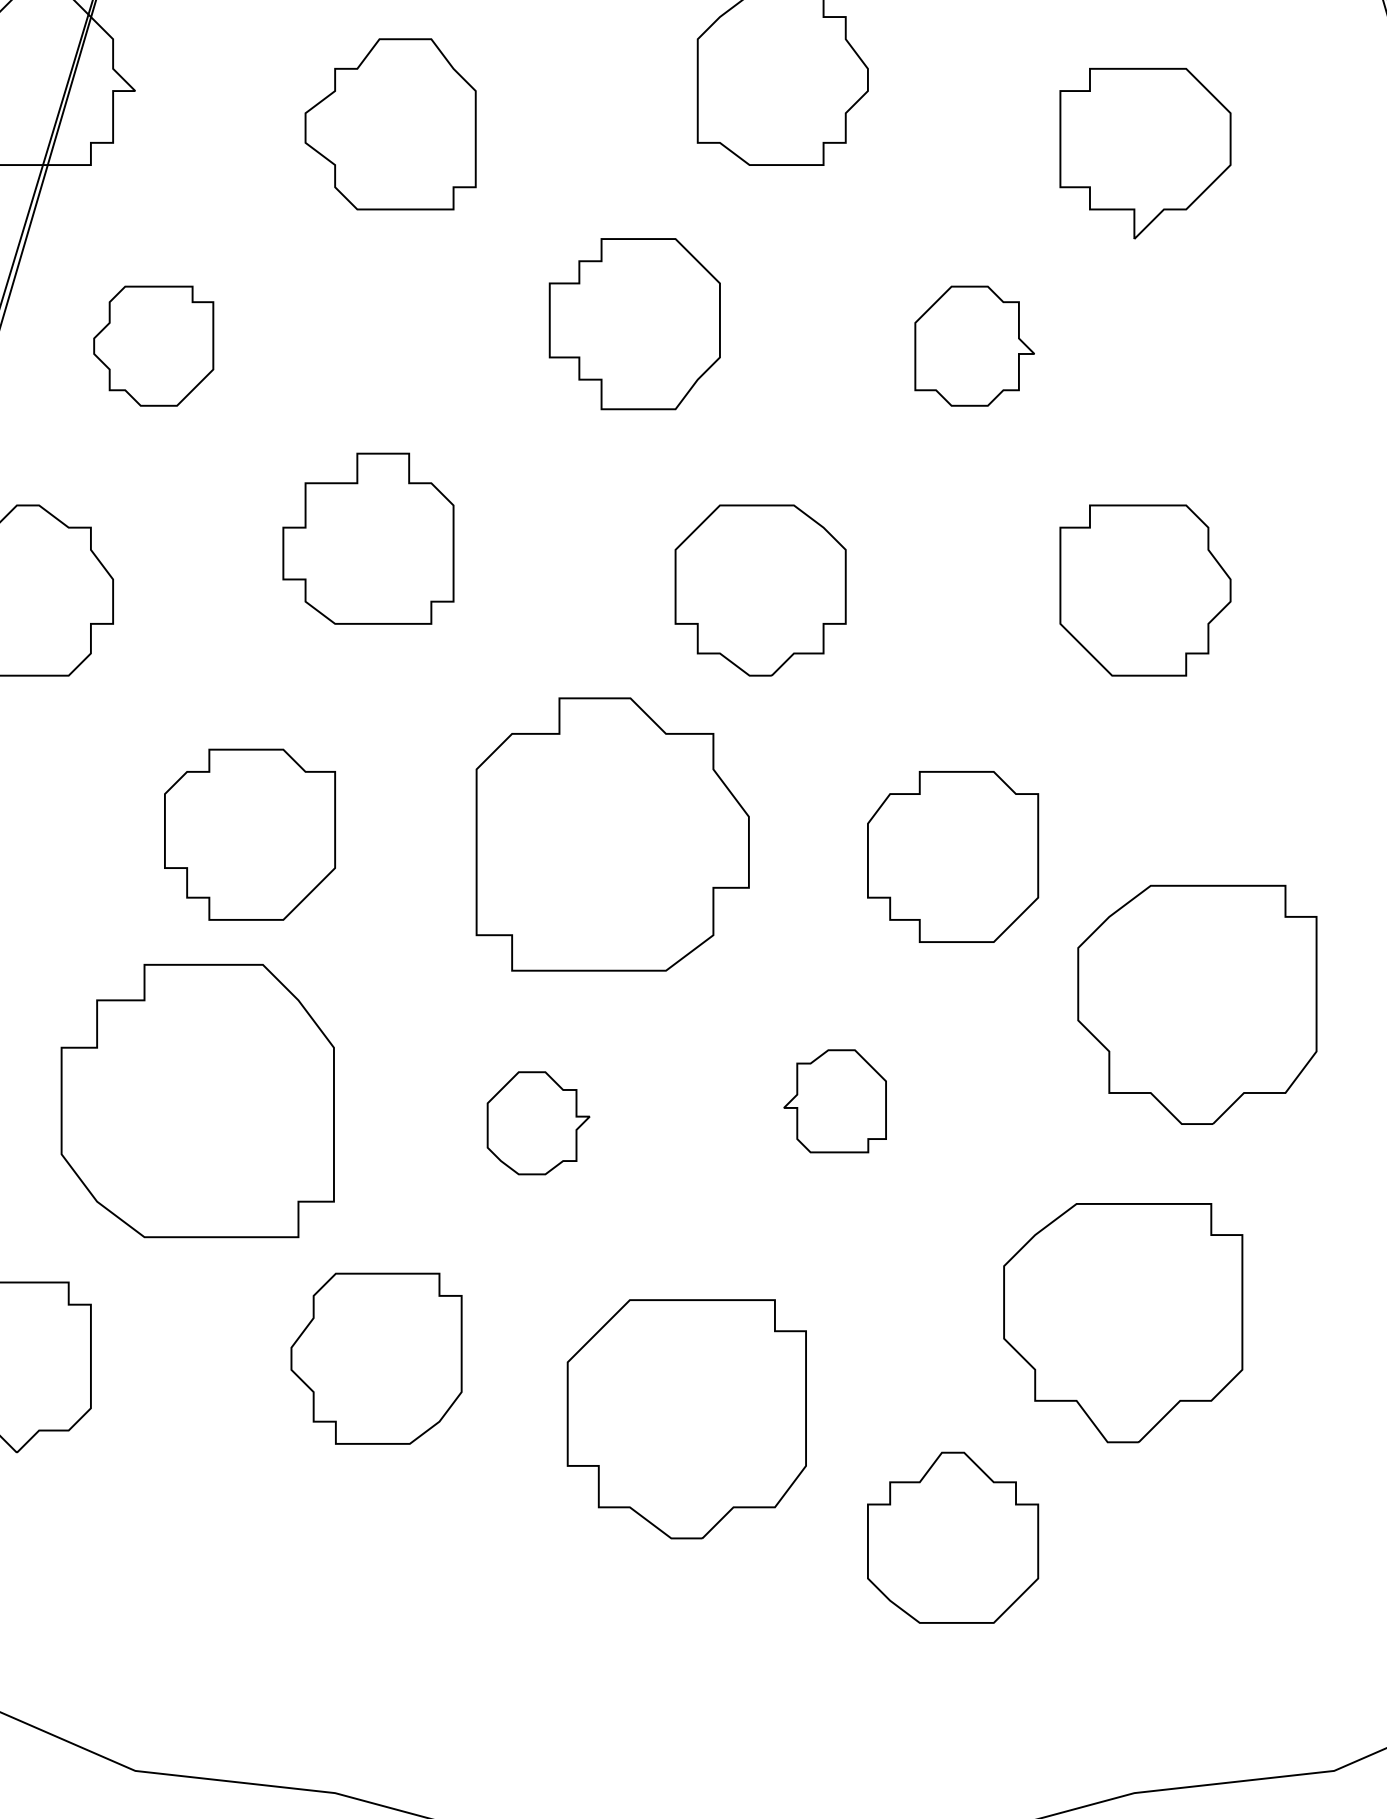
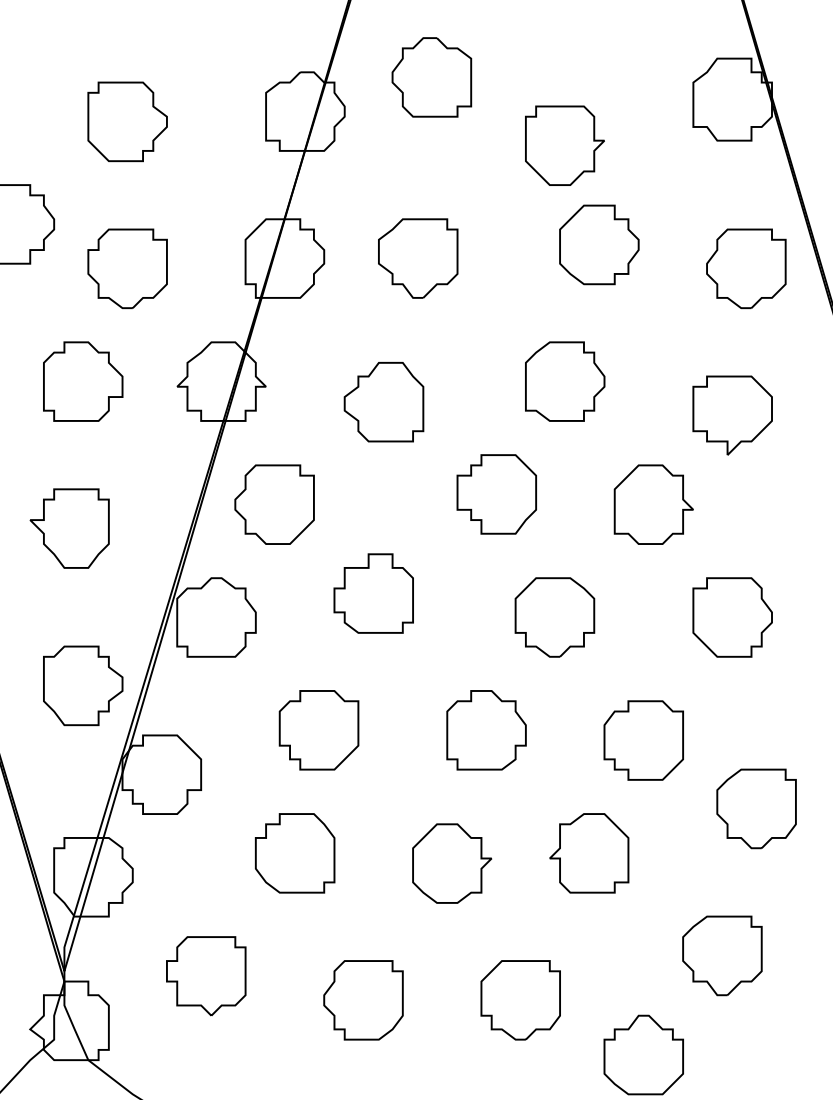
part: (153, 345) -> (274, 504), size x1.43
part: (974, 345) -> (653, 504), size x1.43
part: (612, 835) -> (486, 730), size x0.62
part: (1197, 1004) -> (756, 808), size x0.71
part: (198, 1101) -> (295, 853), size x0.62
part: (835, 1101) -> (589, 853), size x1.67
part: (538, 1123) -> (452, 863), size x1.67
part: (1123, 1322) -> (722, 955), size x0.71
part: (376, 1359) -> (363, 1000), moved
part: (686, 1419) -> (520, 1000), size x0.71

